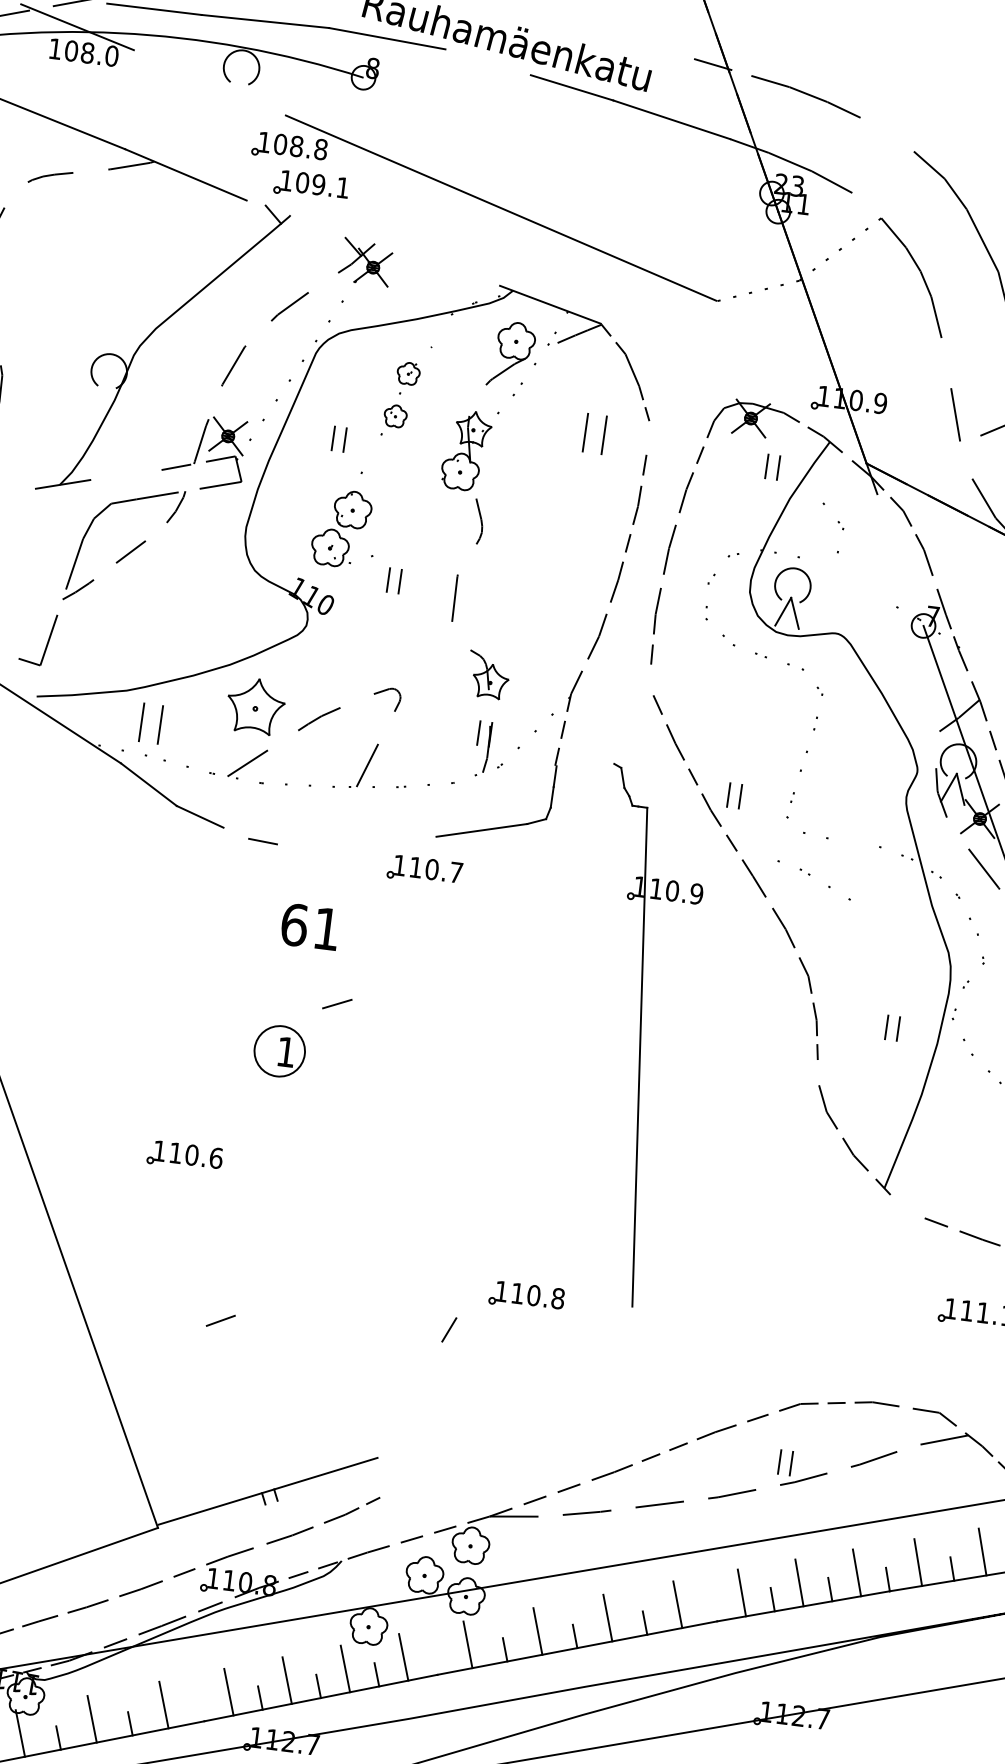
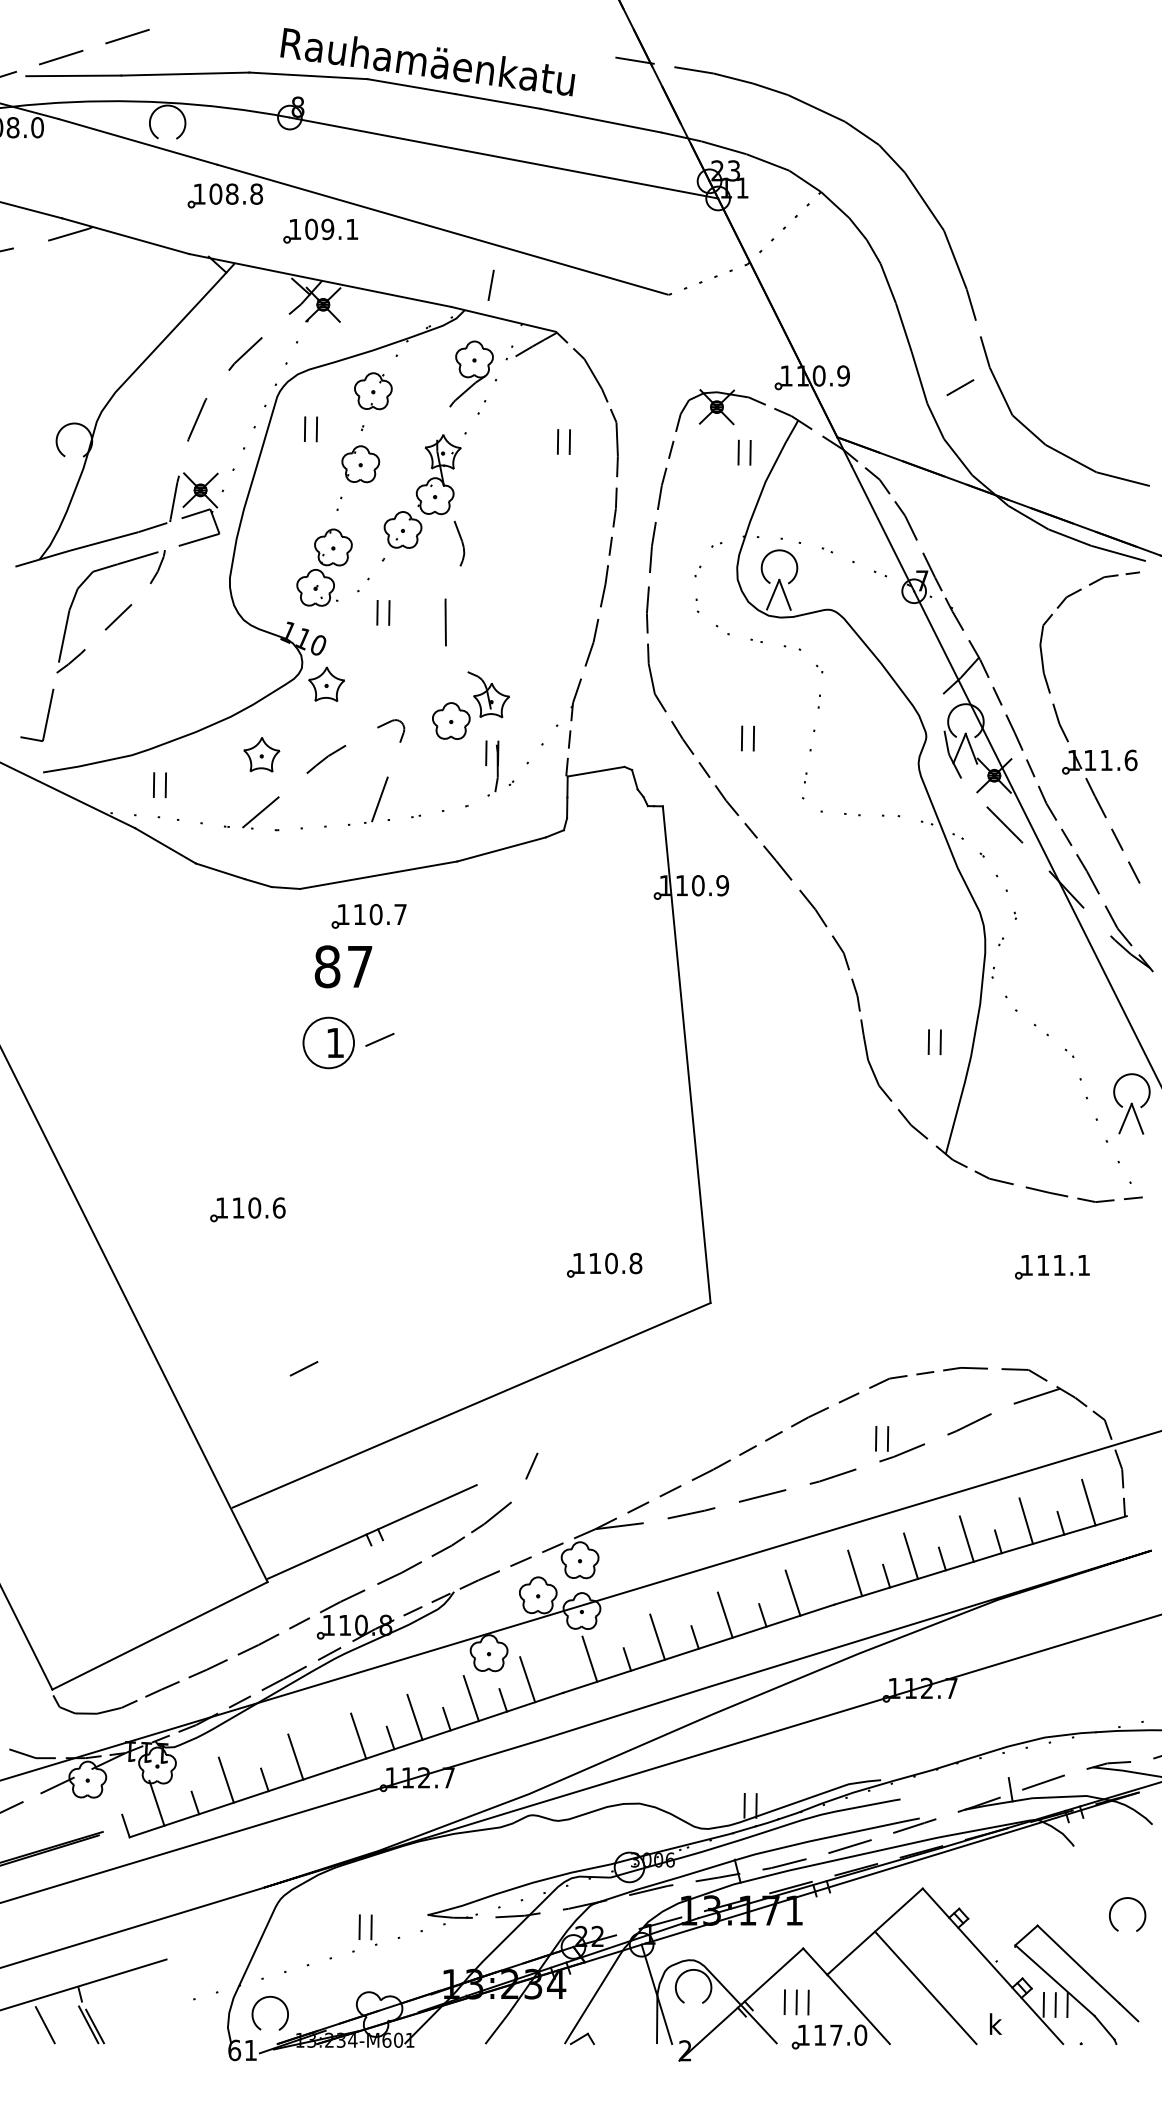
line: (488, 62) -> (411, 86), added
line: (209, 82) -> (137, 141), added
line: (887, 134) -> (816, 108), added
line: (570, 144) -> (503, 157), added
part: (311, 184) -> (320, 230), moved
line: (867, 205) -> (805, 181), added
line: (373, 243) -> (320, 280), added
line: (541, 268) -> (490, 284), added
line: (946, 362) -> (903, 327), added
part: (402, 394) -> (368, 426), size x1.67
part: (594, 433) -> (563, 441), size x0.62
line: (647, 438) -> (616, 439), added
part: (338, 439) -> (310, 429), moved
line: (966, 460) -> (935, 421), added
line: (126, 475) -> (104, 541), added
part: (413, 515) -> (394, 545), added
part: (838, 522) -> (816, 499), removed
line: (900, 559) -> (882, 528), added
part: (328, 643) -> (326, 683), added
line: (652, 679) -> (651, 678), added
part: (448, 696) -> (451, 720), added
part: (255, 706) -> (261, 754), size x0.62
part: (150, 724) -> (159, 785), size x0.62
line: (584, 764) -> (595, 771), added
part: (734, 795) -> (747, 738), moved
line: (235, 833) -> (257, 883), added
line: (356, 839) -> (378, 874), added
line: (842, 841) -> (860, 815), added
part: (424, 870) -> (368, 916), moved
part: (814, 879) -> (837, 556), moved
text: (310, 926) -> (343, 966), 61 -> 87
part: (892, 1028) -> (934, 1042), moved
part: (279, 1050) -> (328, 1042), moved
line: (818, 1072) -> (865, 1047), added
line: (907, 1205) -> (970, 1168), added
part: (526, 1295) -> (604, 1264), moved
line: (449, 1329) -> (531, 1465), moved
line: (382, 1378) -> (471, 1405), added
line: (394, 1488) -> (497, 1513), added

